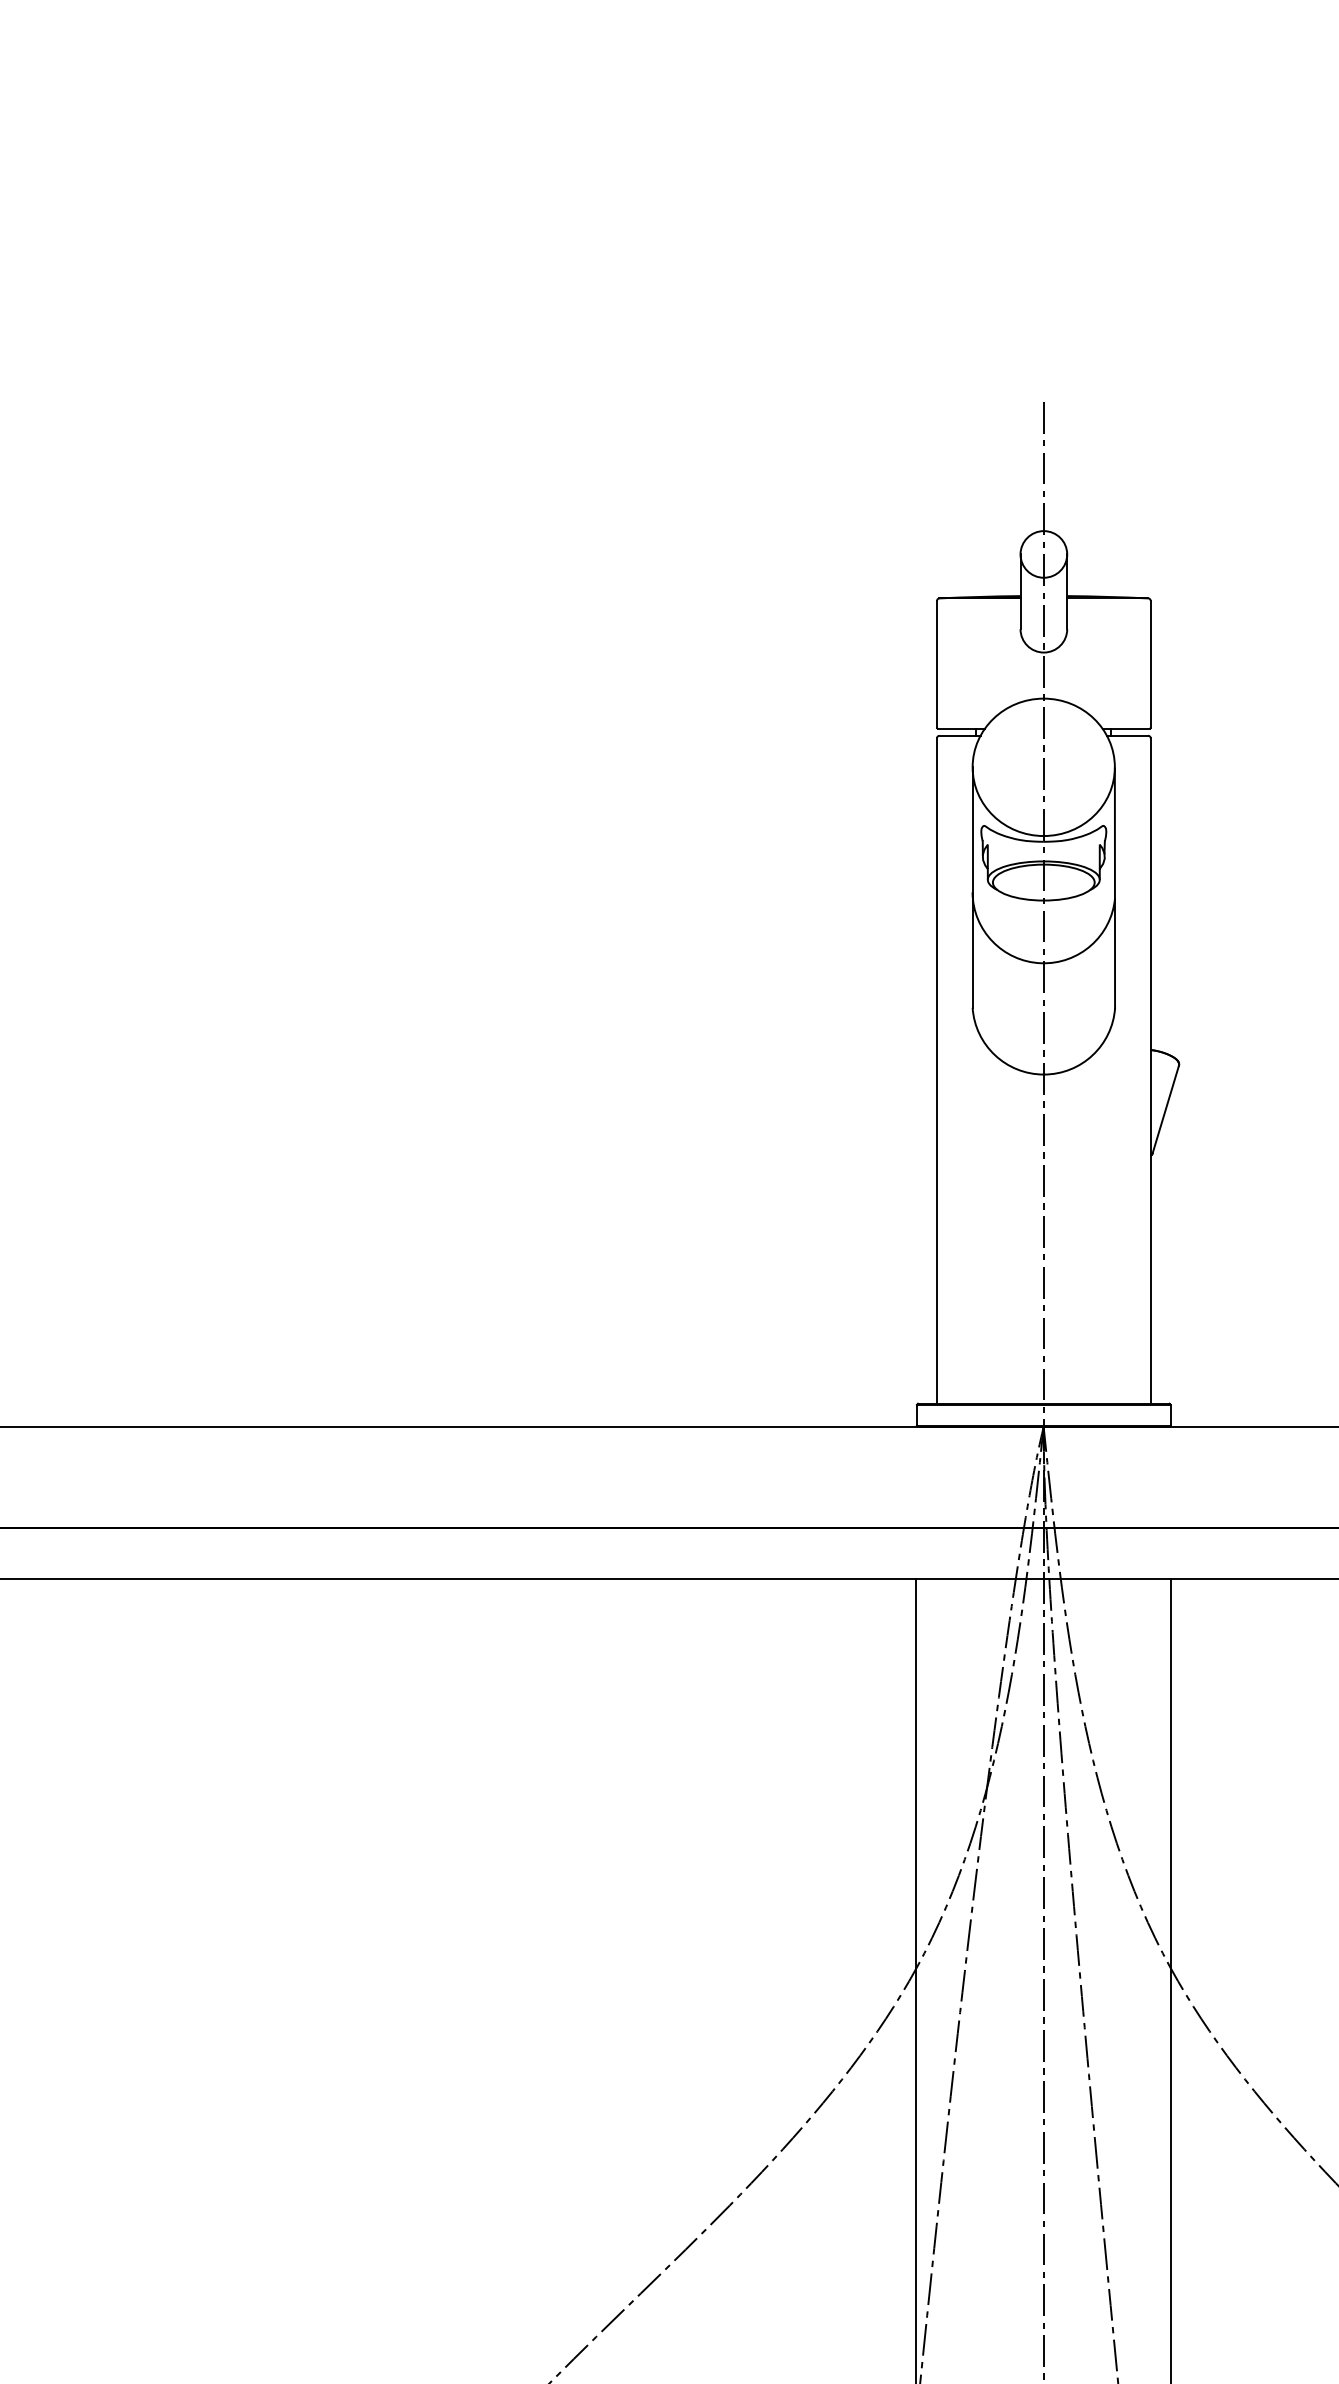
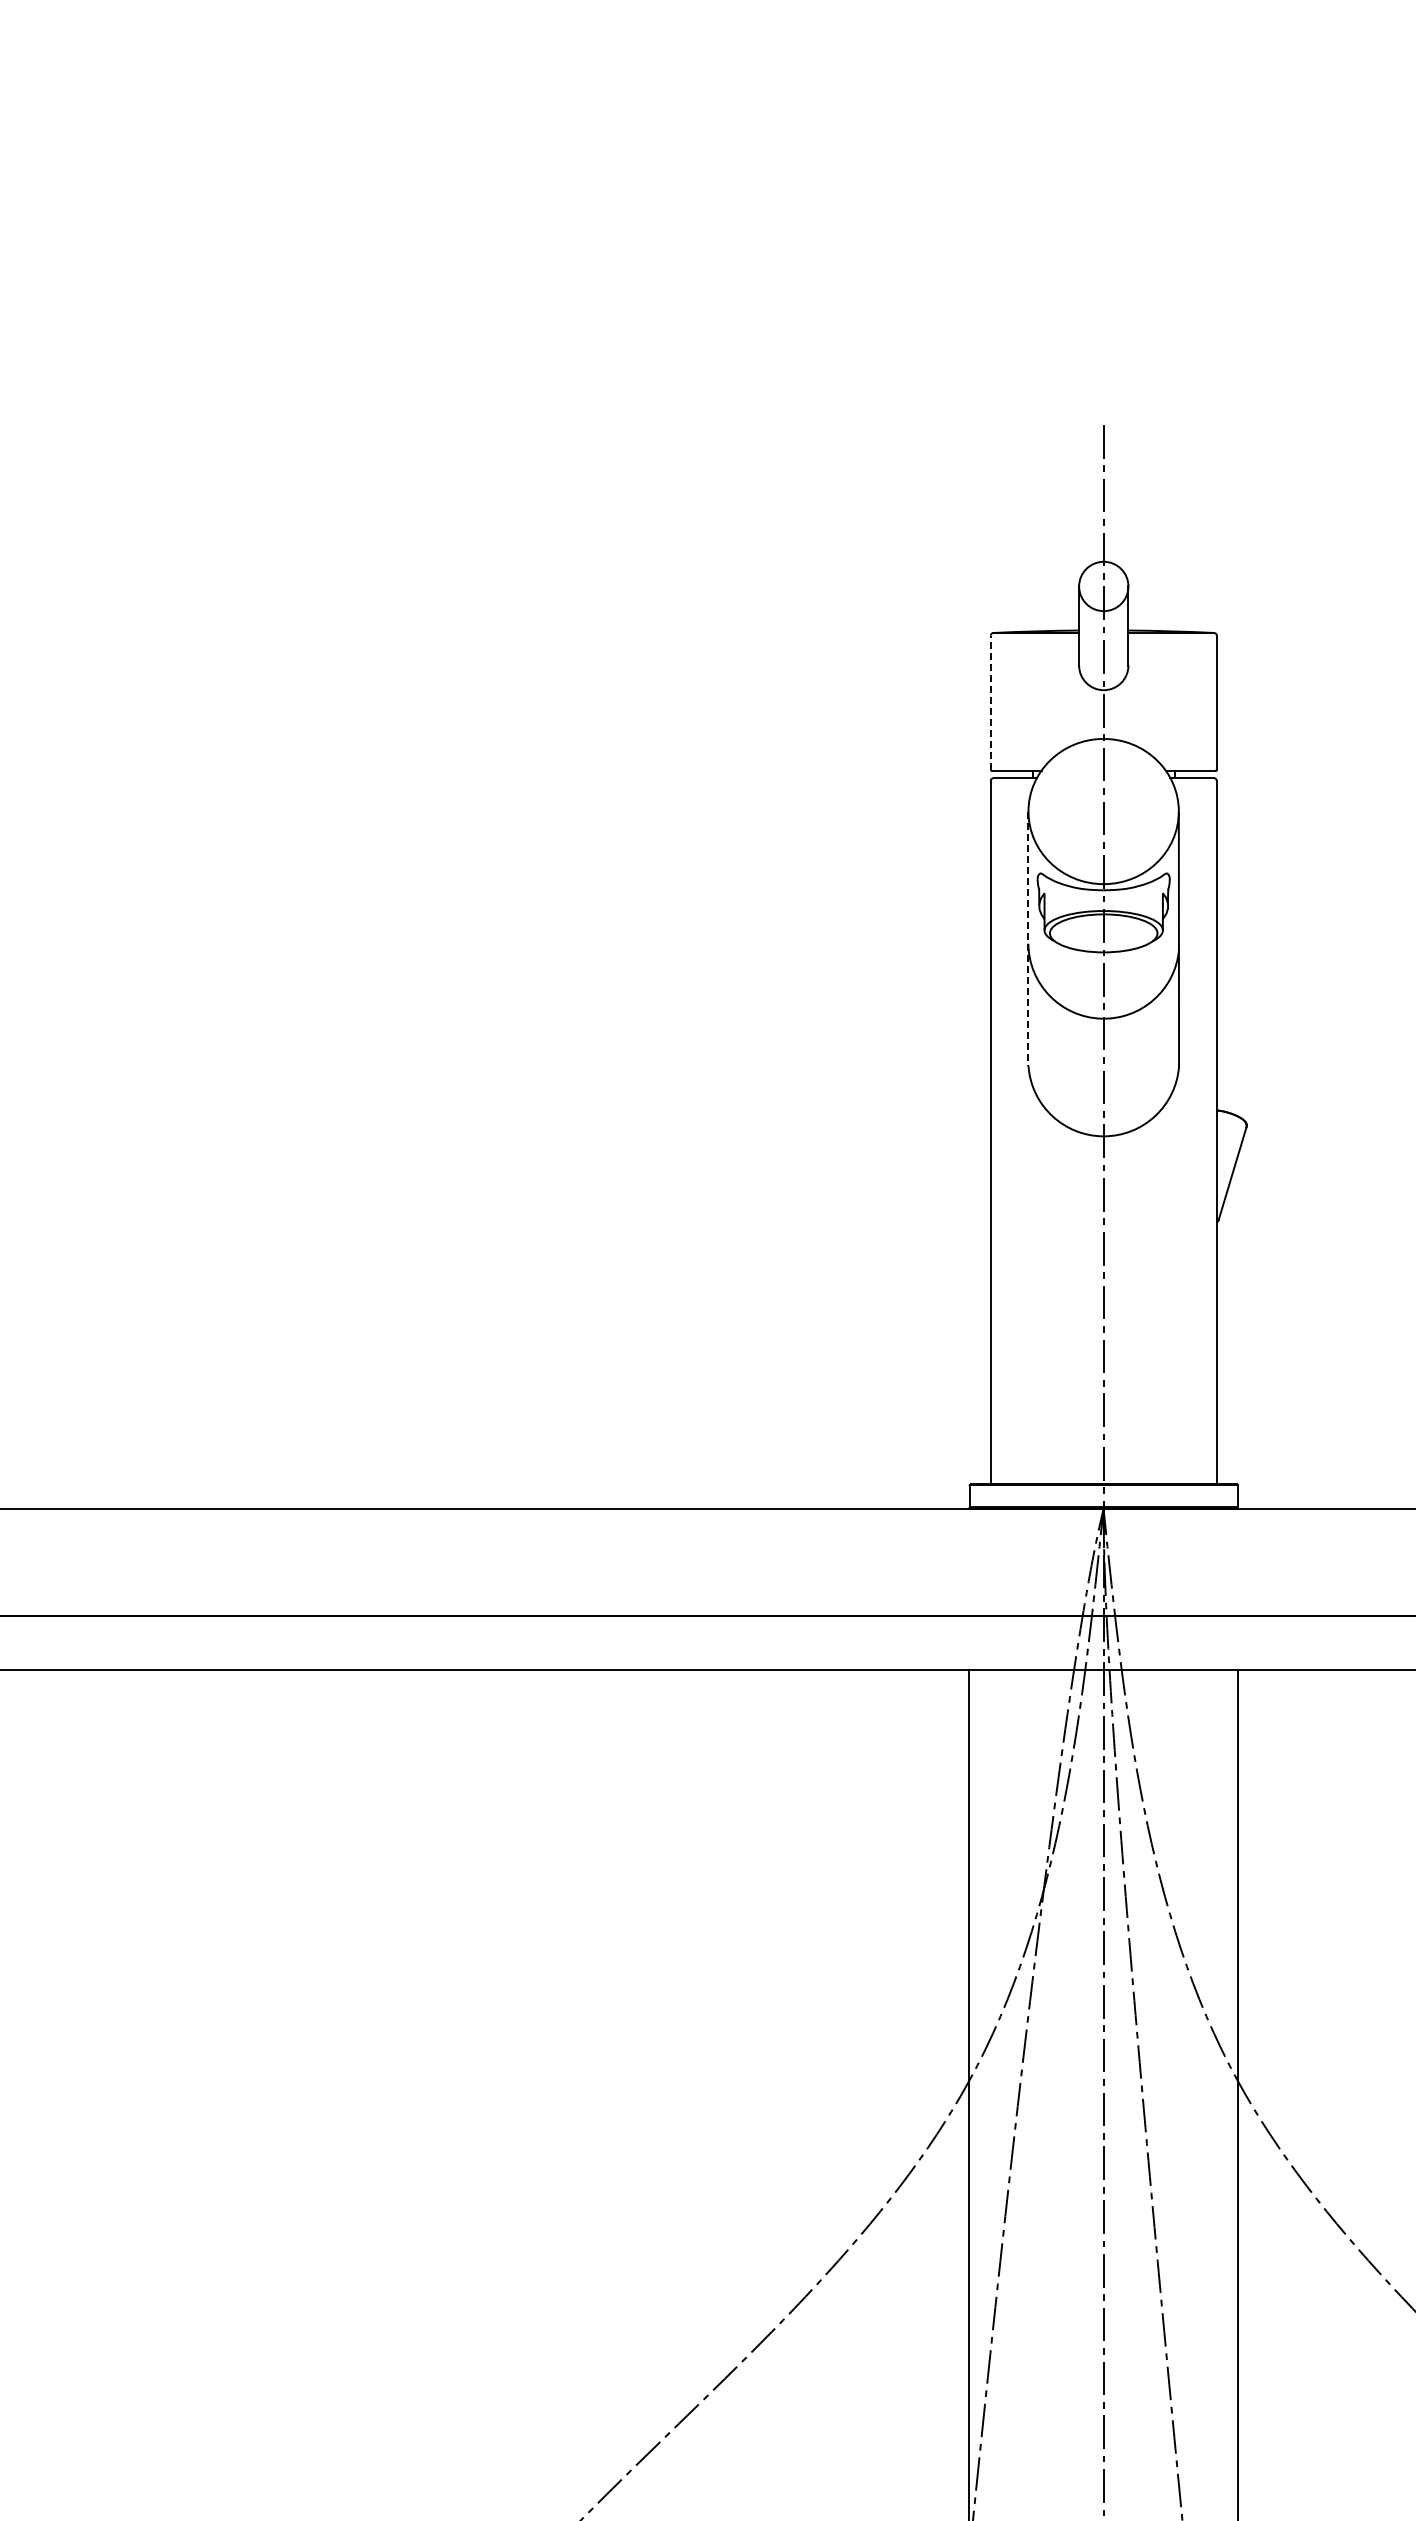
line: (936, 664) -> (990, 702), solid -> dashed
line: (972, 888) -> (1028, 939), solid -> dashed

